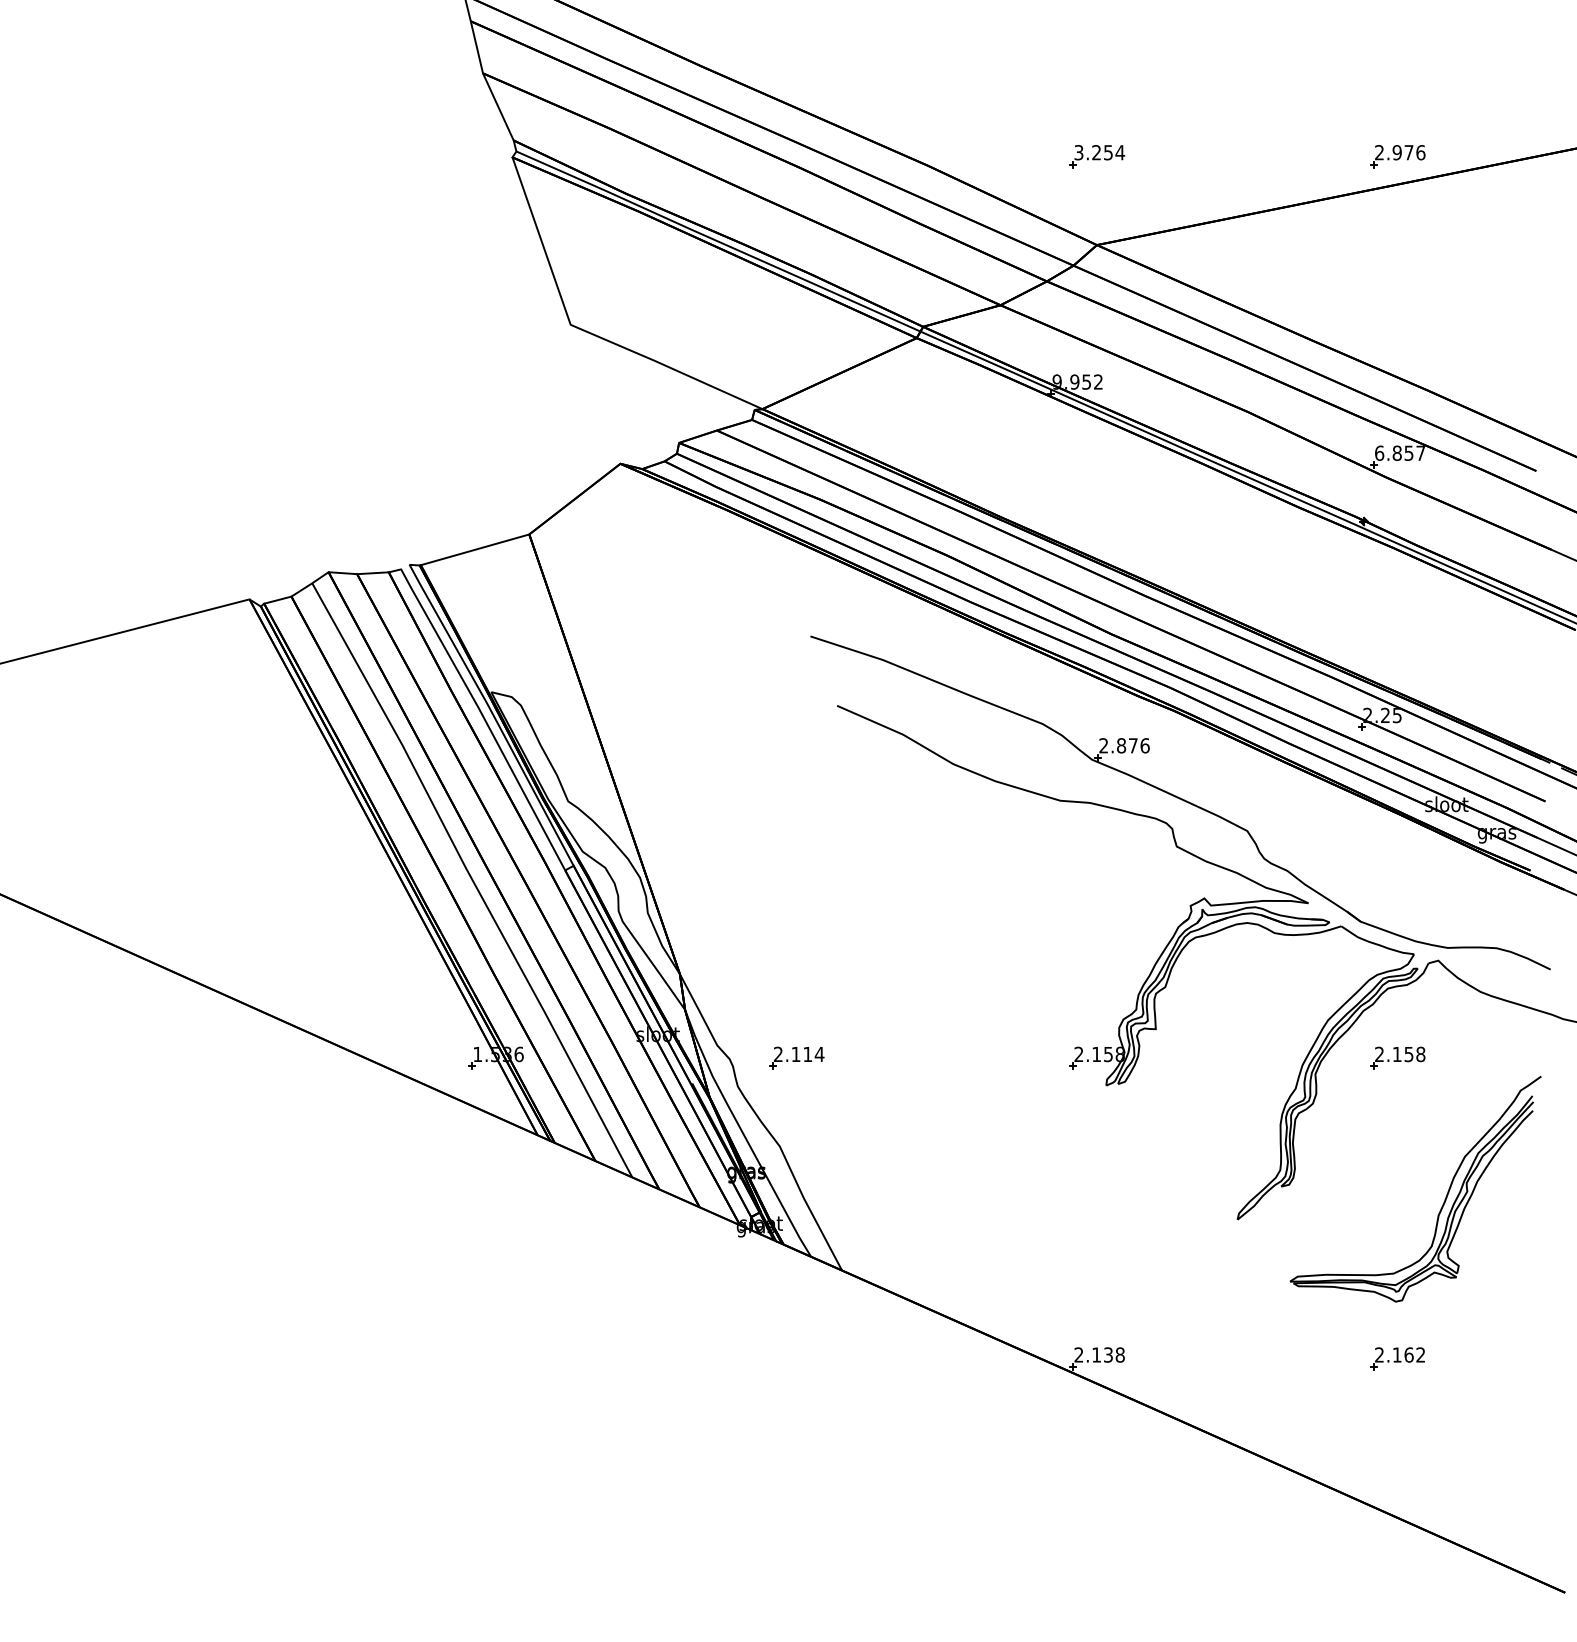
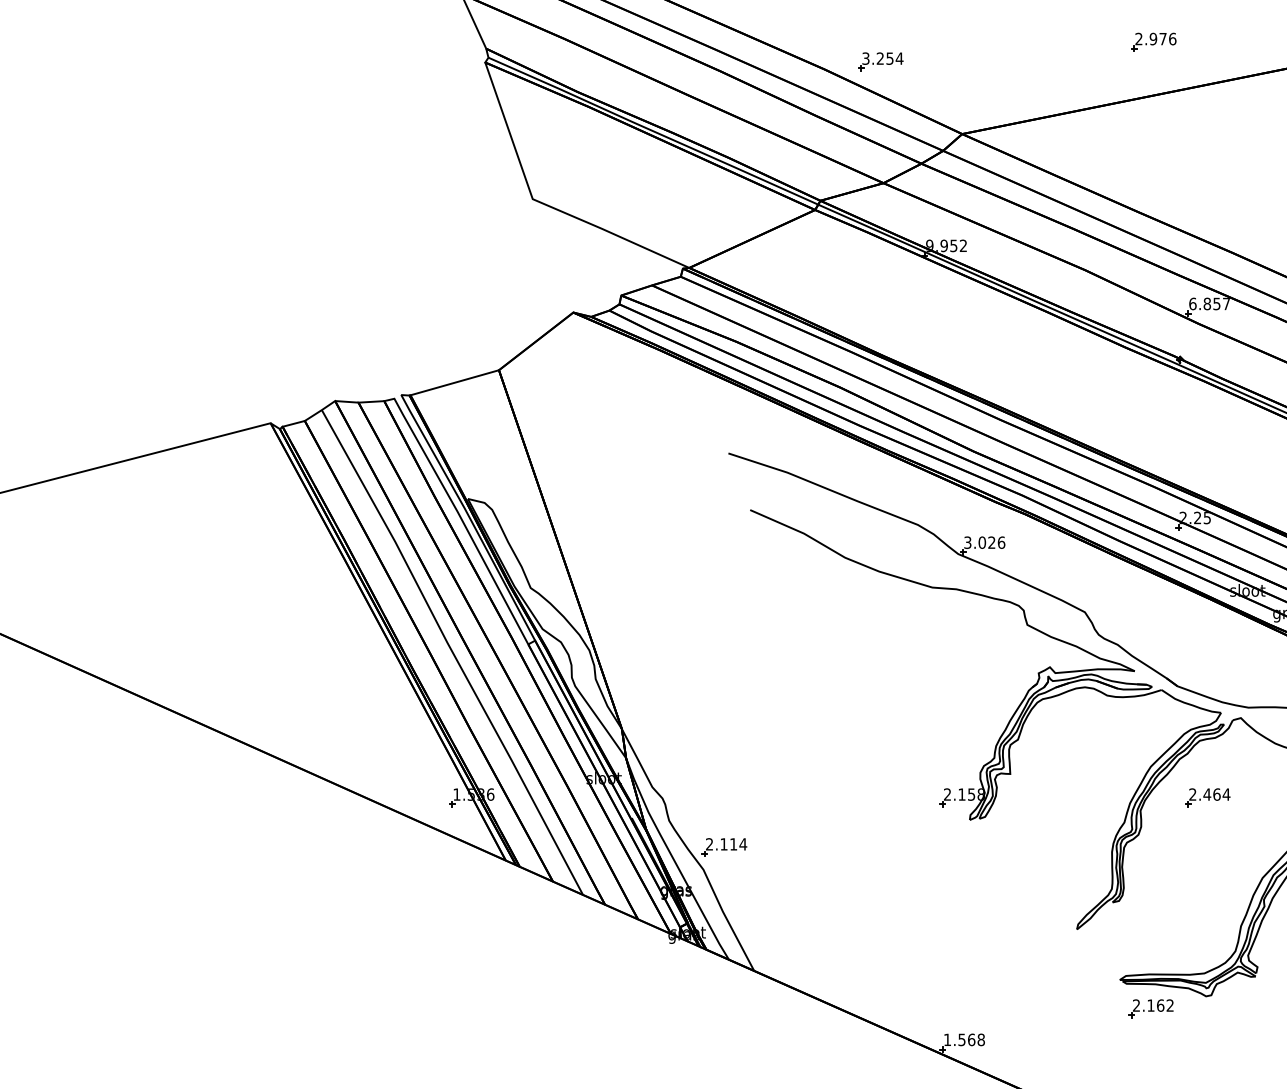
part: (1097, 156) -> (881, 61), moved
part: (1397, 156) -> (1153, 42), moved
text: (1118, 745) -> (979, 542), 2.876 -> 3.026
text: (1408, 1054) -> (1216, 794), 2.158 -> 2.464
part: (796, 1057) -> (724, 846), moved
text: (1093, 1354) -> (959, 1039), 2.138 -> 1.568
part: (1397, 1358) -> (1151, 1008), moved

